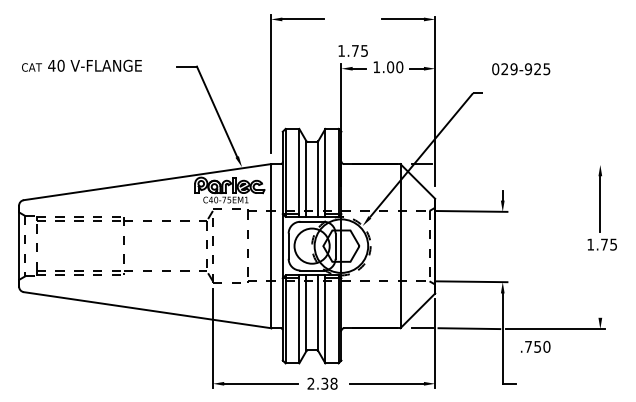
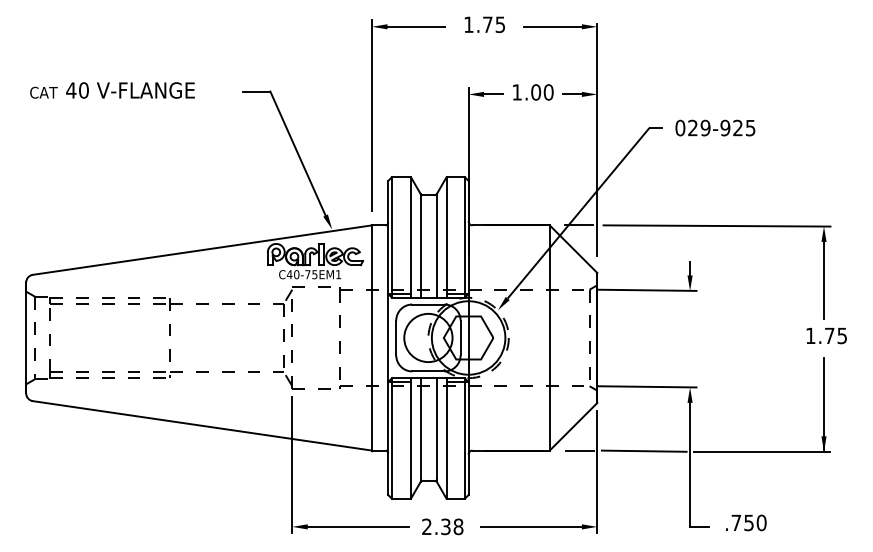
text: (352, 50) -> (483, 24), moved
text: (521, 69) -> (715, 128), moved
line: (522, 164) -> (717, 225), added
line: (600, 294) -> (824, 404), added
text: (535, 346) -> (745, 522), moved

